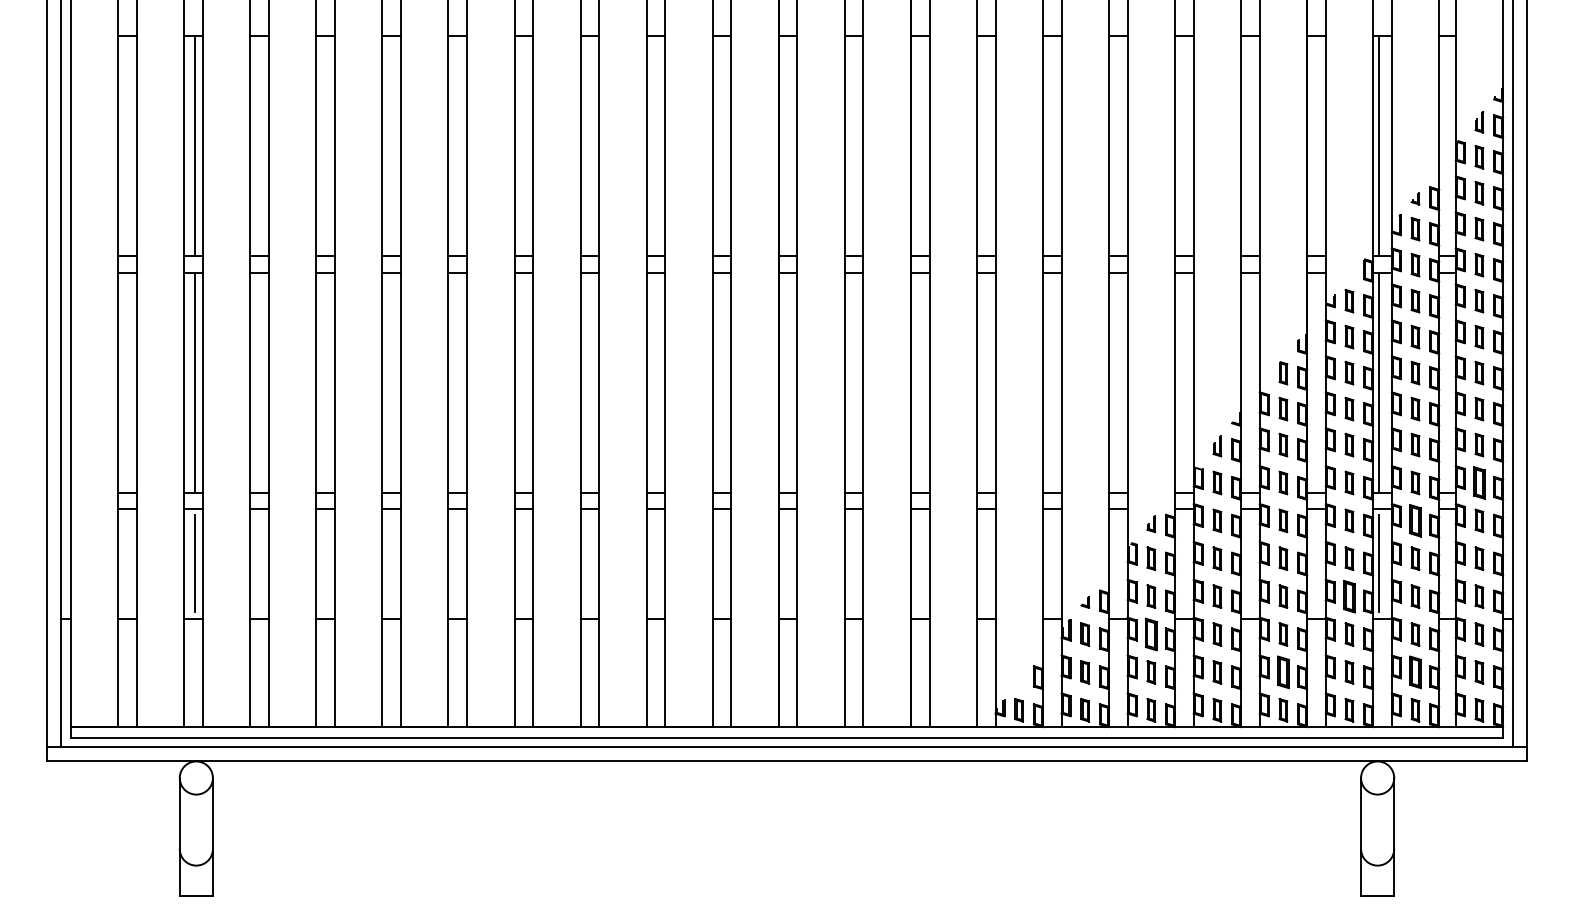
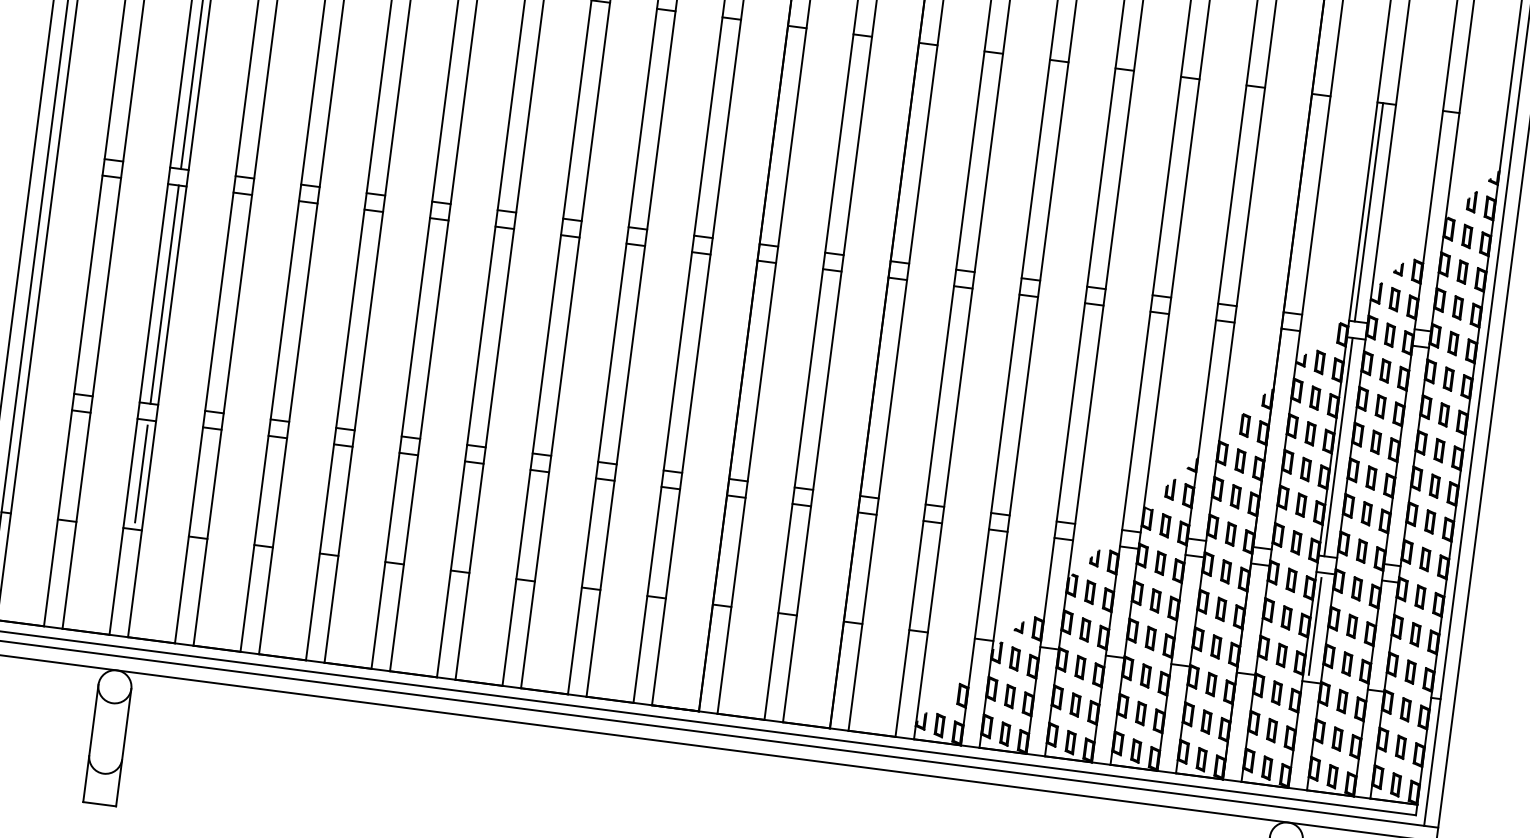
part: (1479, 482) -> (1425, 559), size x0.71
part: (1415, 520) -> (1357, 588), size x0.71
part: (1349, 596) -> (1281, 655), size x0.71
part: (1151, 634) -> (1080, 667), size x0.71
part: (1283, 672) -> (1206, 722), size x0.71
part: (1415, 672) -> (1337, 739), size x0.71

